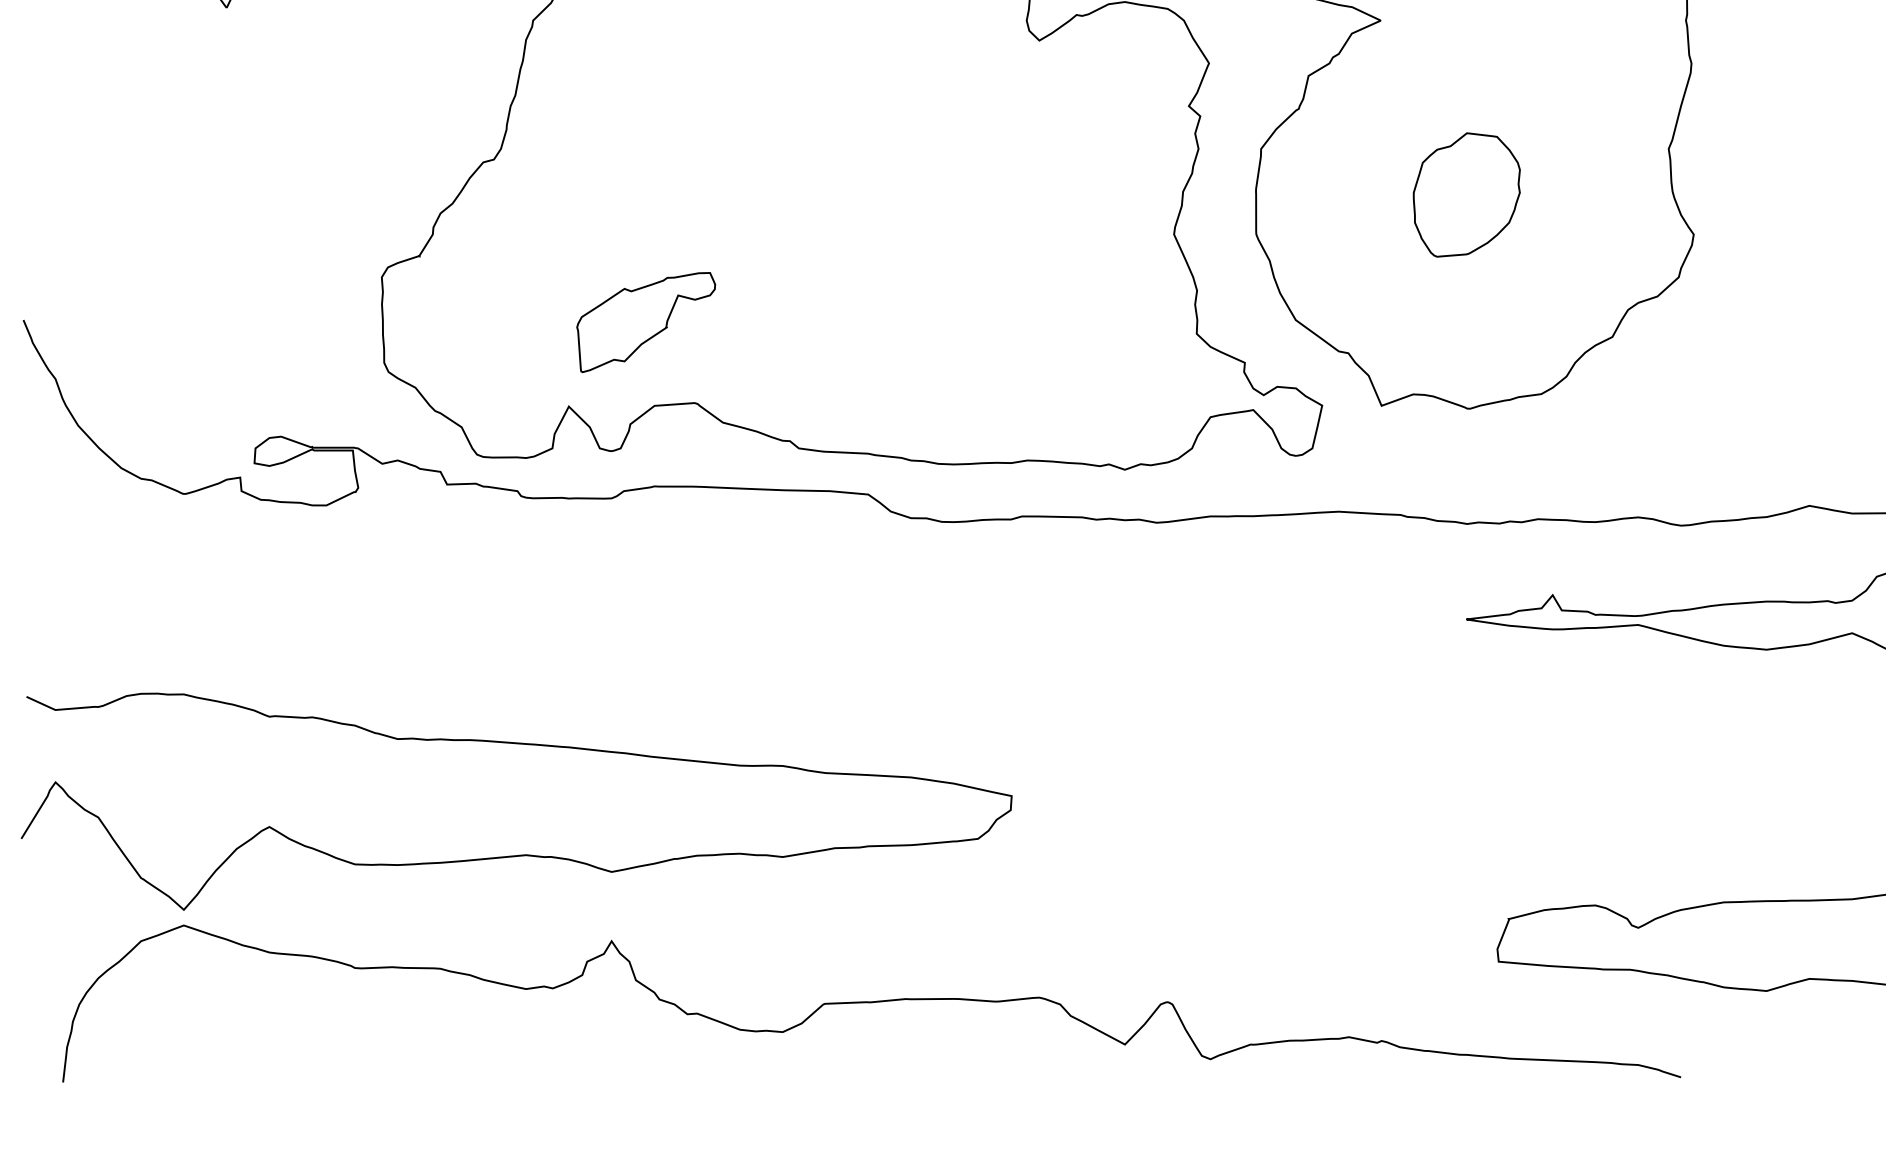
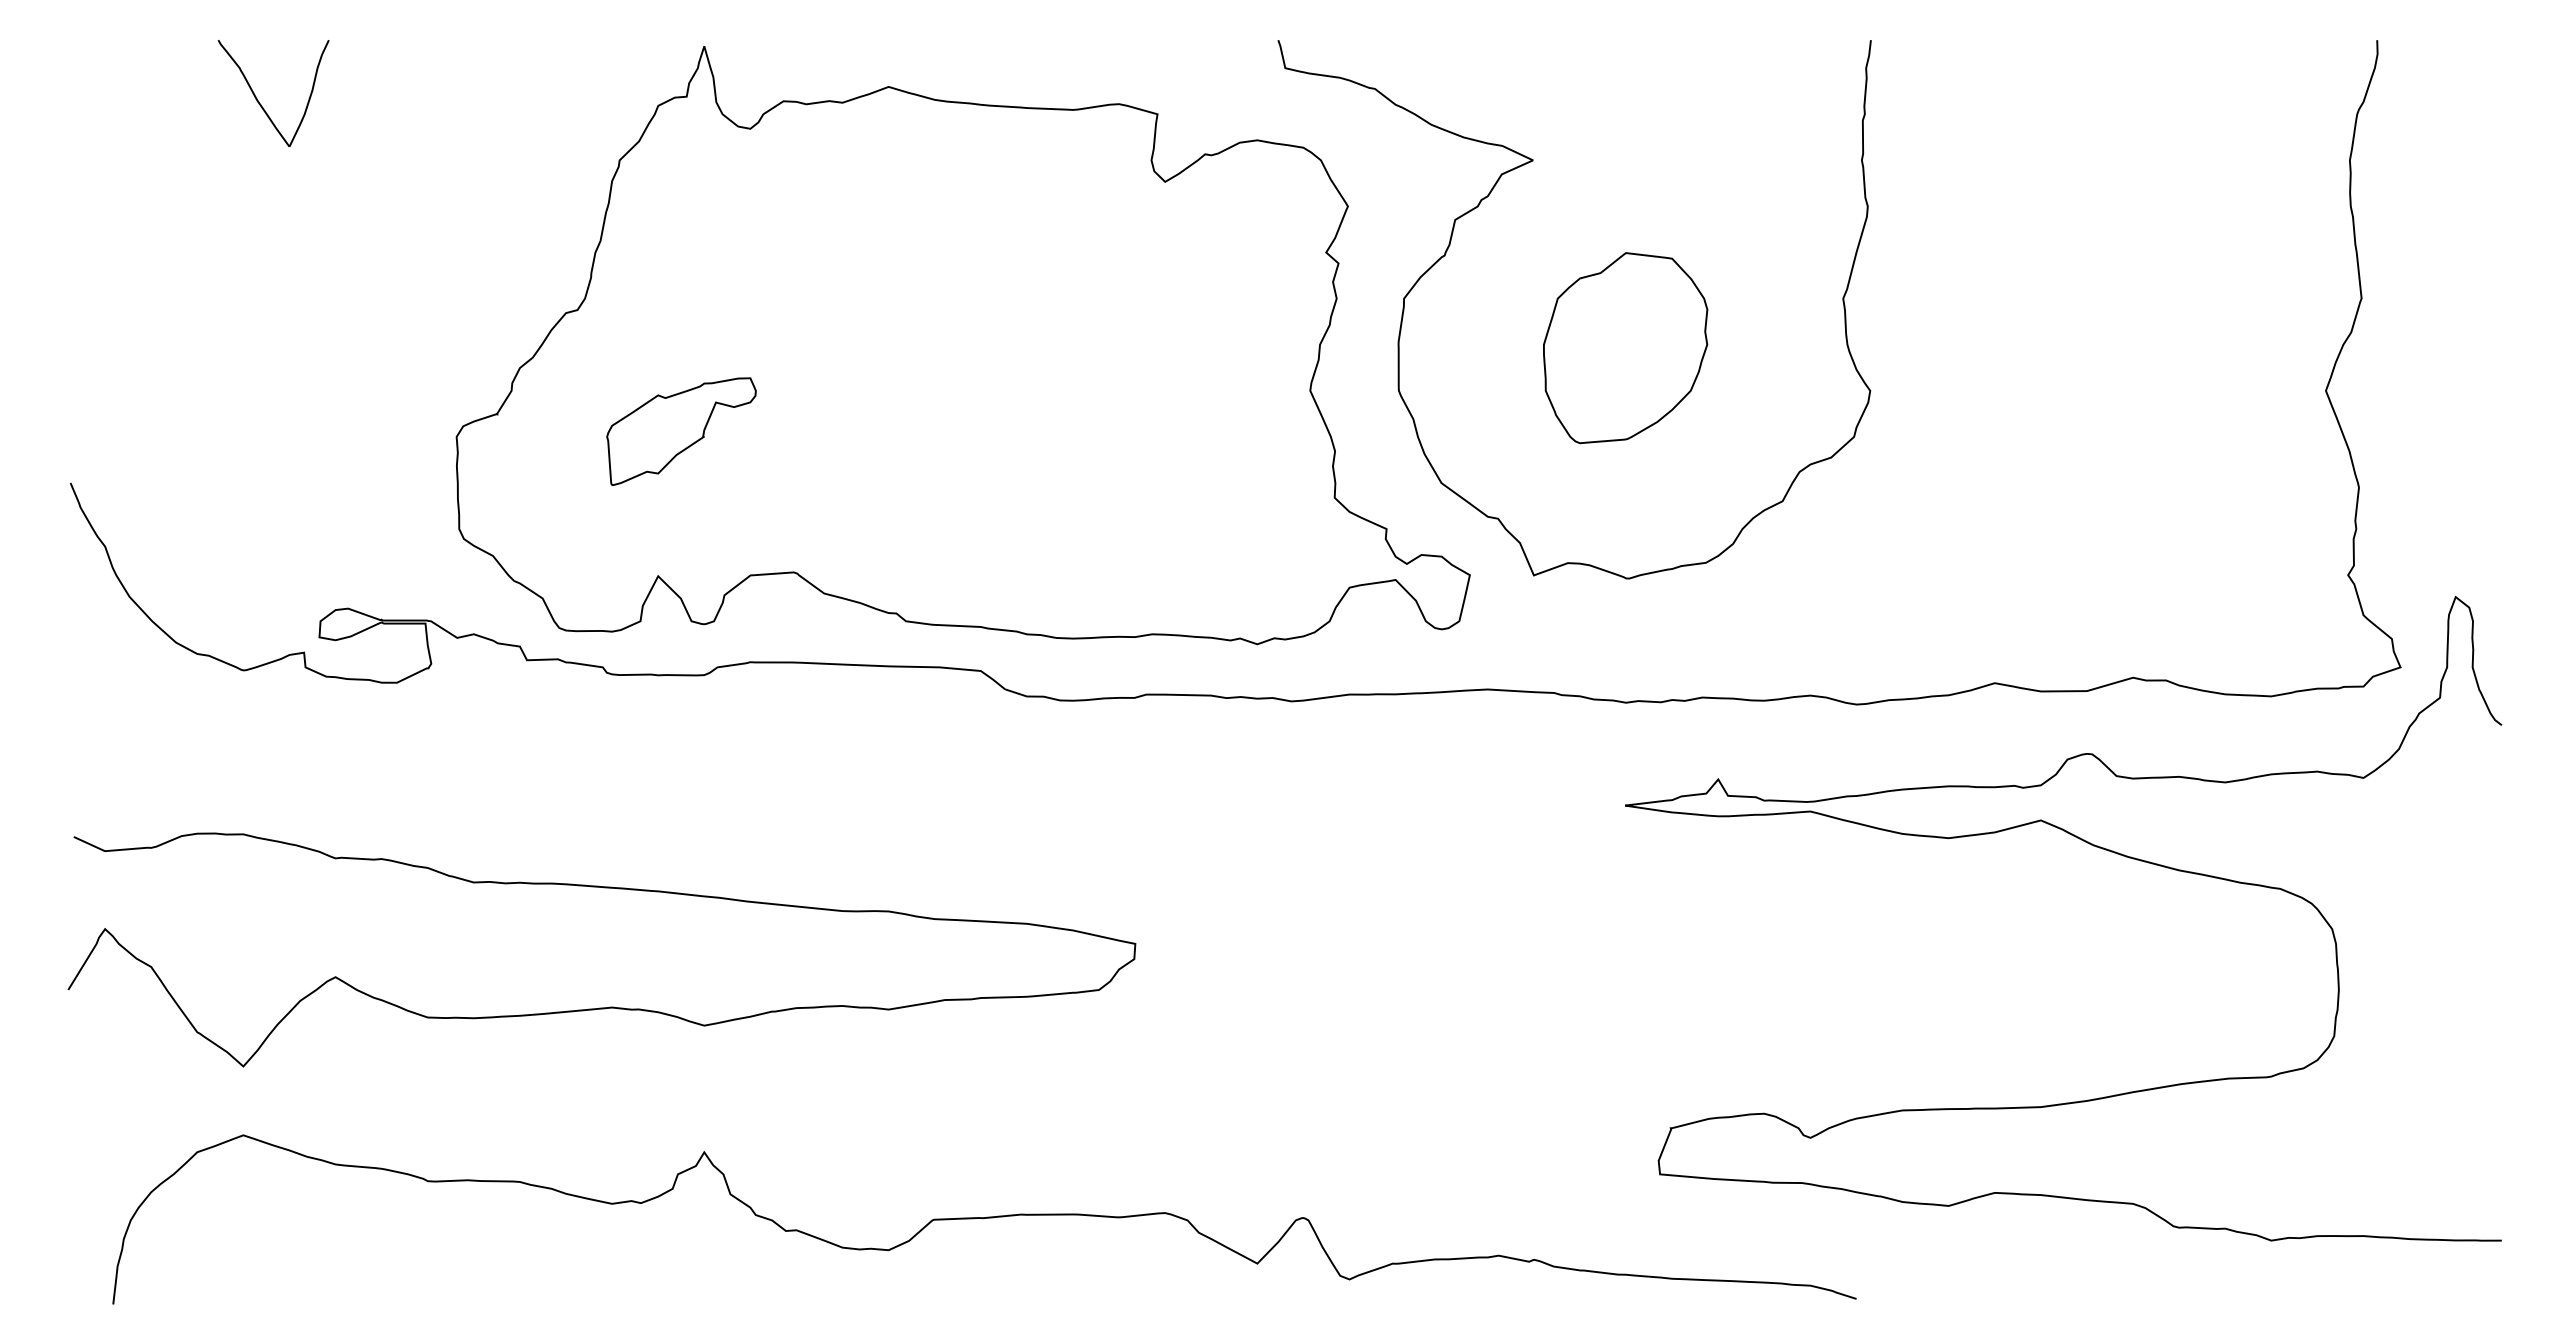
part: (1466, 195) -> (1625, 348), size x1.43
part: (646, 322) -> (681, 431), moved
curve: (523, 854) -> (609, 1006), moved

